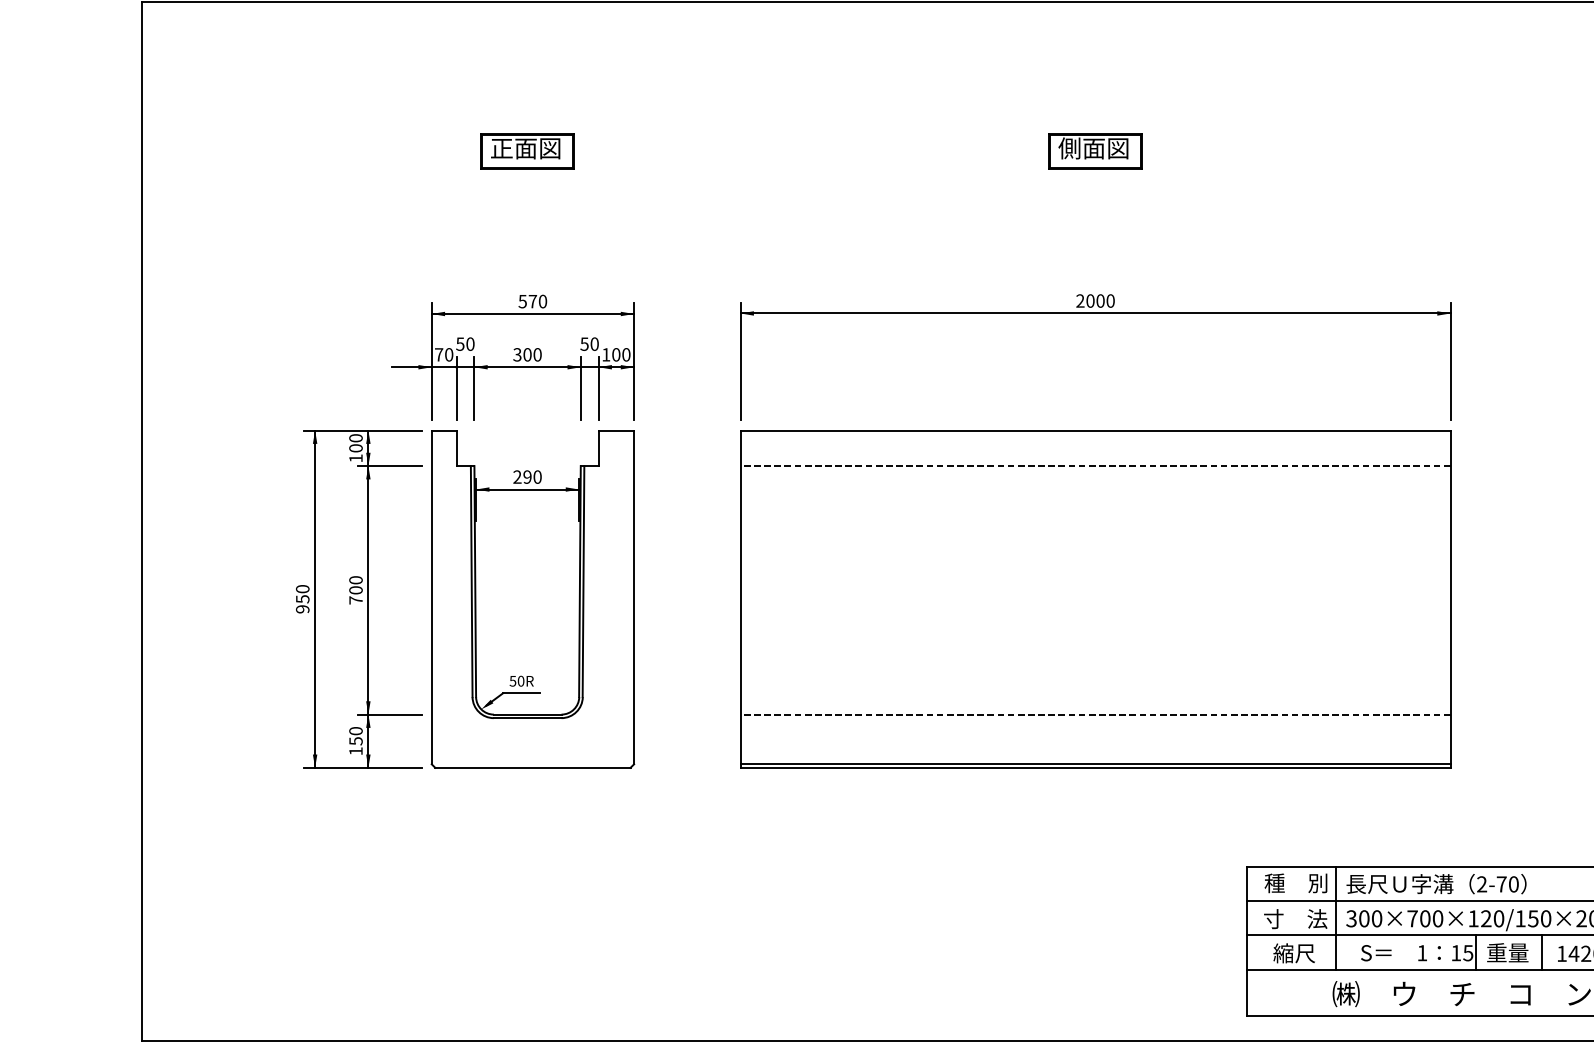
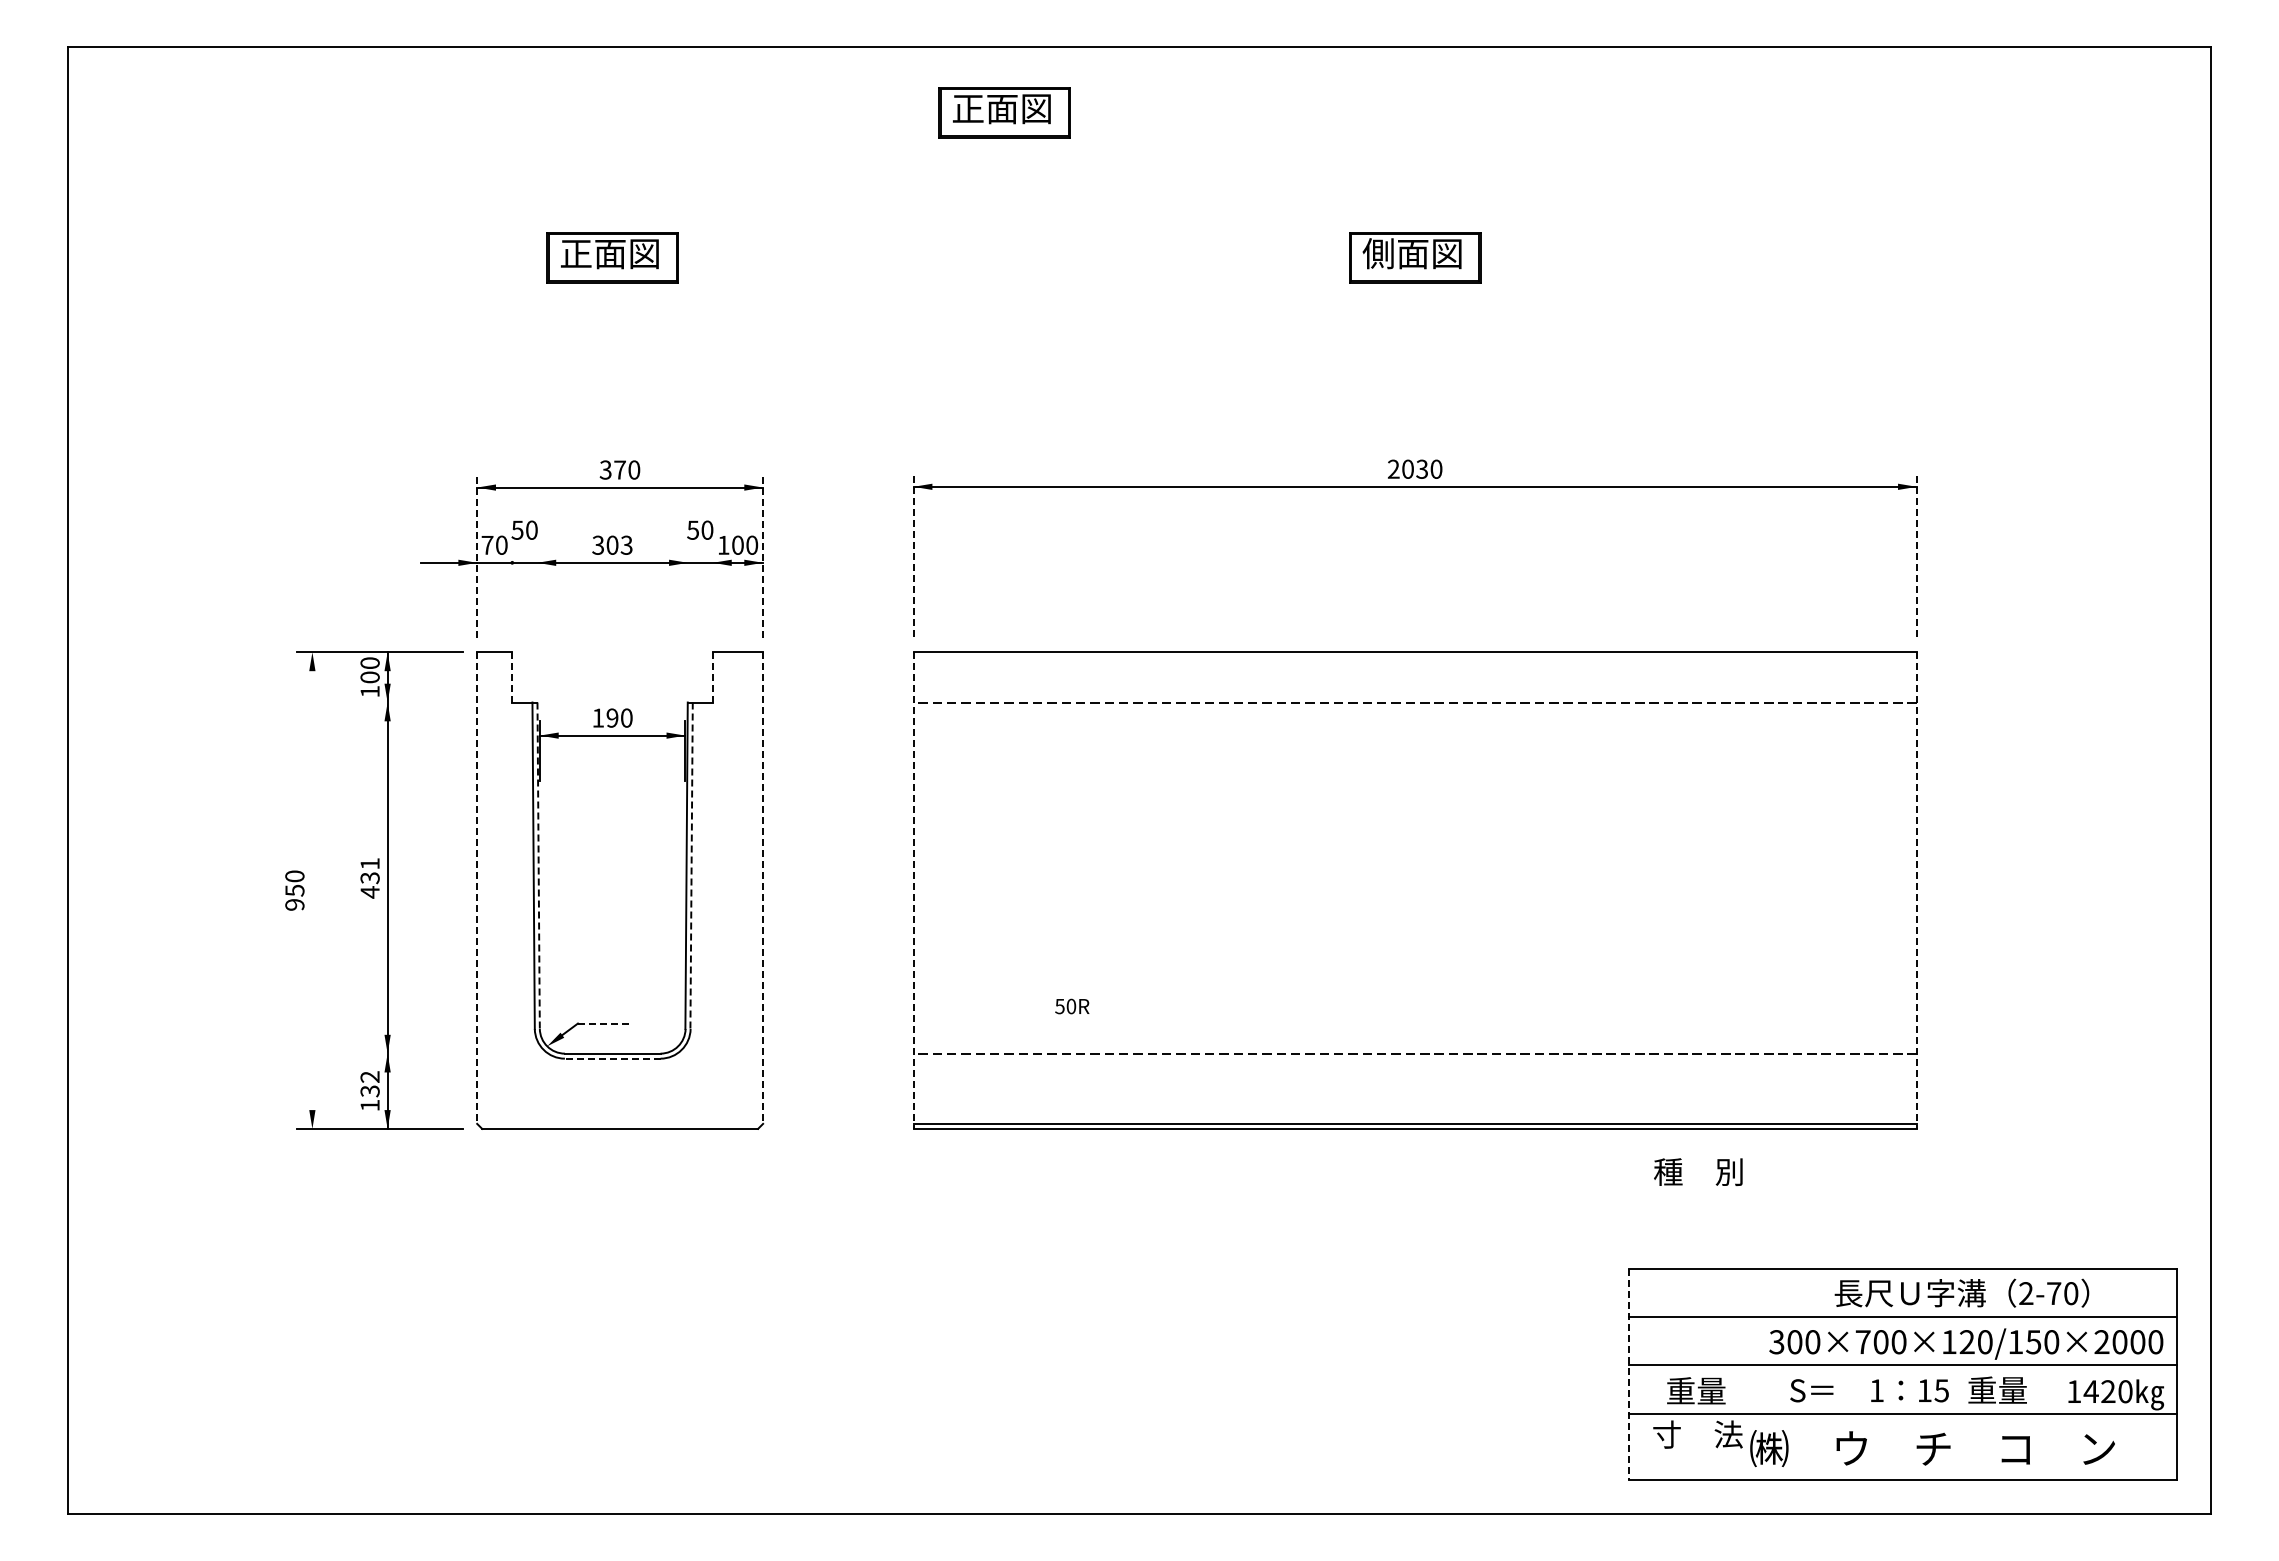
part: (804, 48) -> (1004, 112), added
text: (1100, 300) -> (1422, 468), 2000 -> 2030
text: (522, 301) -> (605, 469), 570 -> 370
text: (537, 354) -> (626, 544), 300 -> 303
line: (740, 361) -> (913, 554), solid -> dashed
line: (1450, 361) -> (1916, 554), solid -> dashed
line: (431, 362) -> (477, 555), solid -> dashed
line: (634, 362) -> (763, 555), solid -> dashed
line: (456, 388) -> (512, 592), removed
line: (474, 388) -> (537, 592), removed
line: (580, 388) -> (687, 592), removed
line: (598, 388) -> (712, 592), removed
line: (456, 448) -> (512, 677), solid -> dashed
line: (598, 448) -> (712, 677), solid -> dashed
line: (389, 466) -> (417, 702), removed
text: (517, 476) -> (598, 717), 290 -> 190
line: (475, 582) -> (538, 866), solid -> dashed
line: (583, 582) -> (691, 866), solid -> dashed
text: (355, 590) -> (369, 878), 700 -> 431
line: (431, 597) -> (477, 888), solid -> dashed
line: (634, 597) -> (763, 888), solid -> dashed
line: (315, 599) -> (312, 890), removed
line: (740, 599) -> (913, 891), solid -> dashed
line: (1450, 599) -> (1916, 891), solid -> dashed
text: (521, 681) -> (1072, 1006), moved
line: (521, 693) -> (604, 1023), solid -> dashed
line: (389, 714) -> (417, 1053), removed
line: (527, 718) -> (612, 1058), solid -> dashed
text: (355, 735) -> (369, 1083), 150 -> 132
text: (1296, 882) -> (1698, 1171), moved
text: (1436, 883) -> (1961, 1292), moved
line: (1336, 918) -> (1755, 1341), removed
text: (1295, 919) -> (1697, 1434), moved
line: (1247, 942) -> (1629, 1375), solid -> dashed
text: (1293, 952) -> (1695, 1390), 縮尺 -> 重量
line: (1476, 952) -> (1953, 1389), removed
line: (1541, 952) -> (2045, 1389), removed

